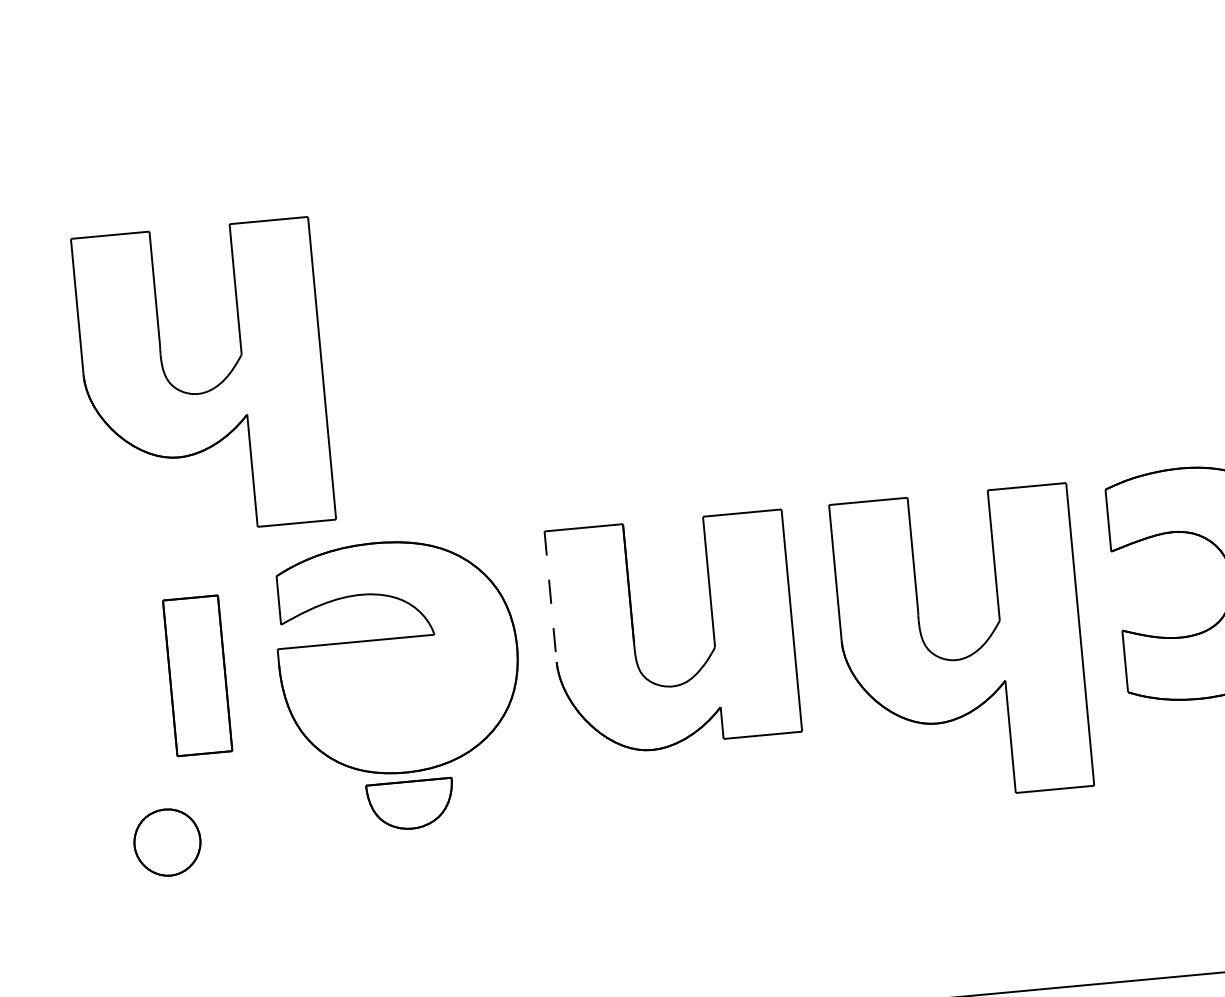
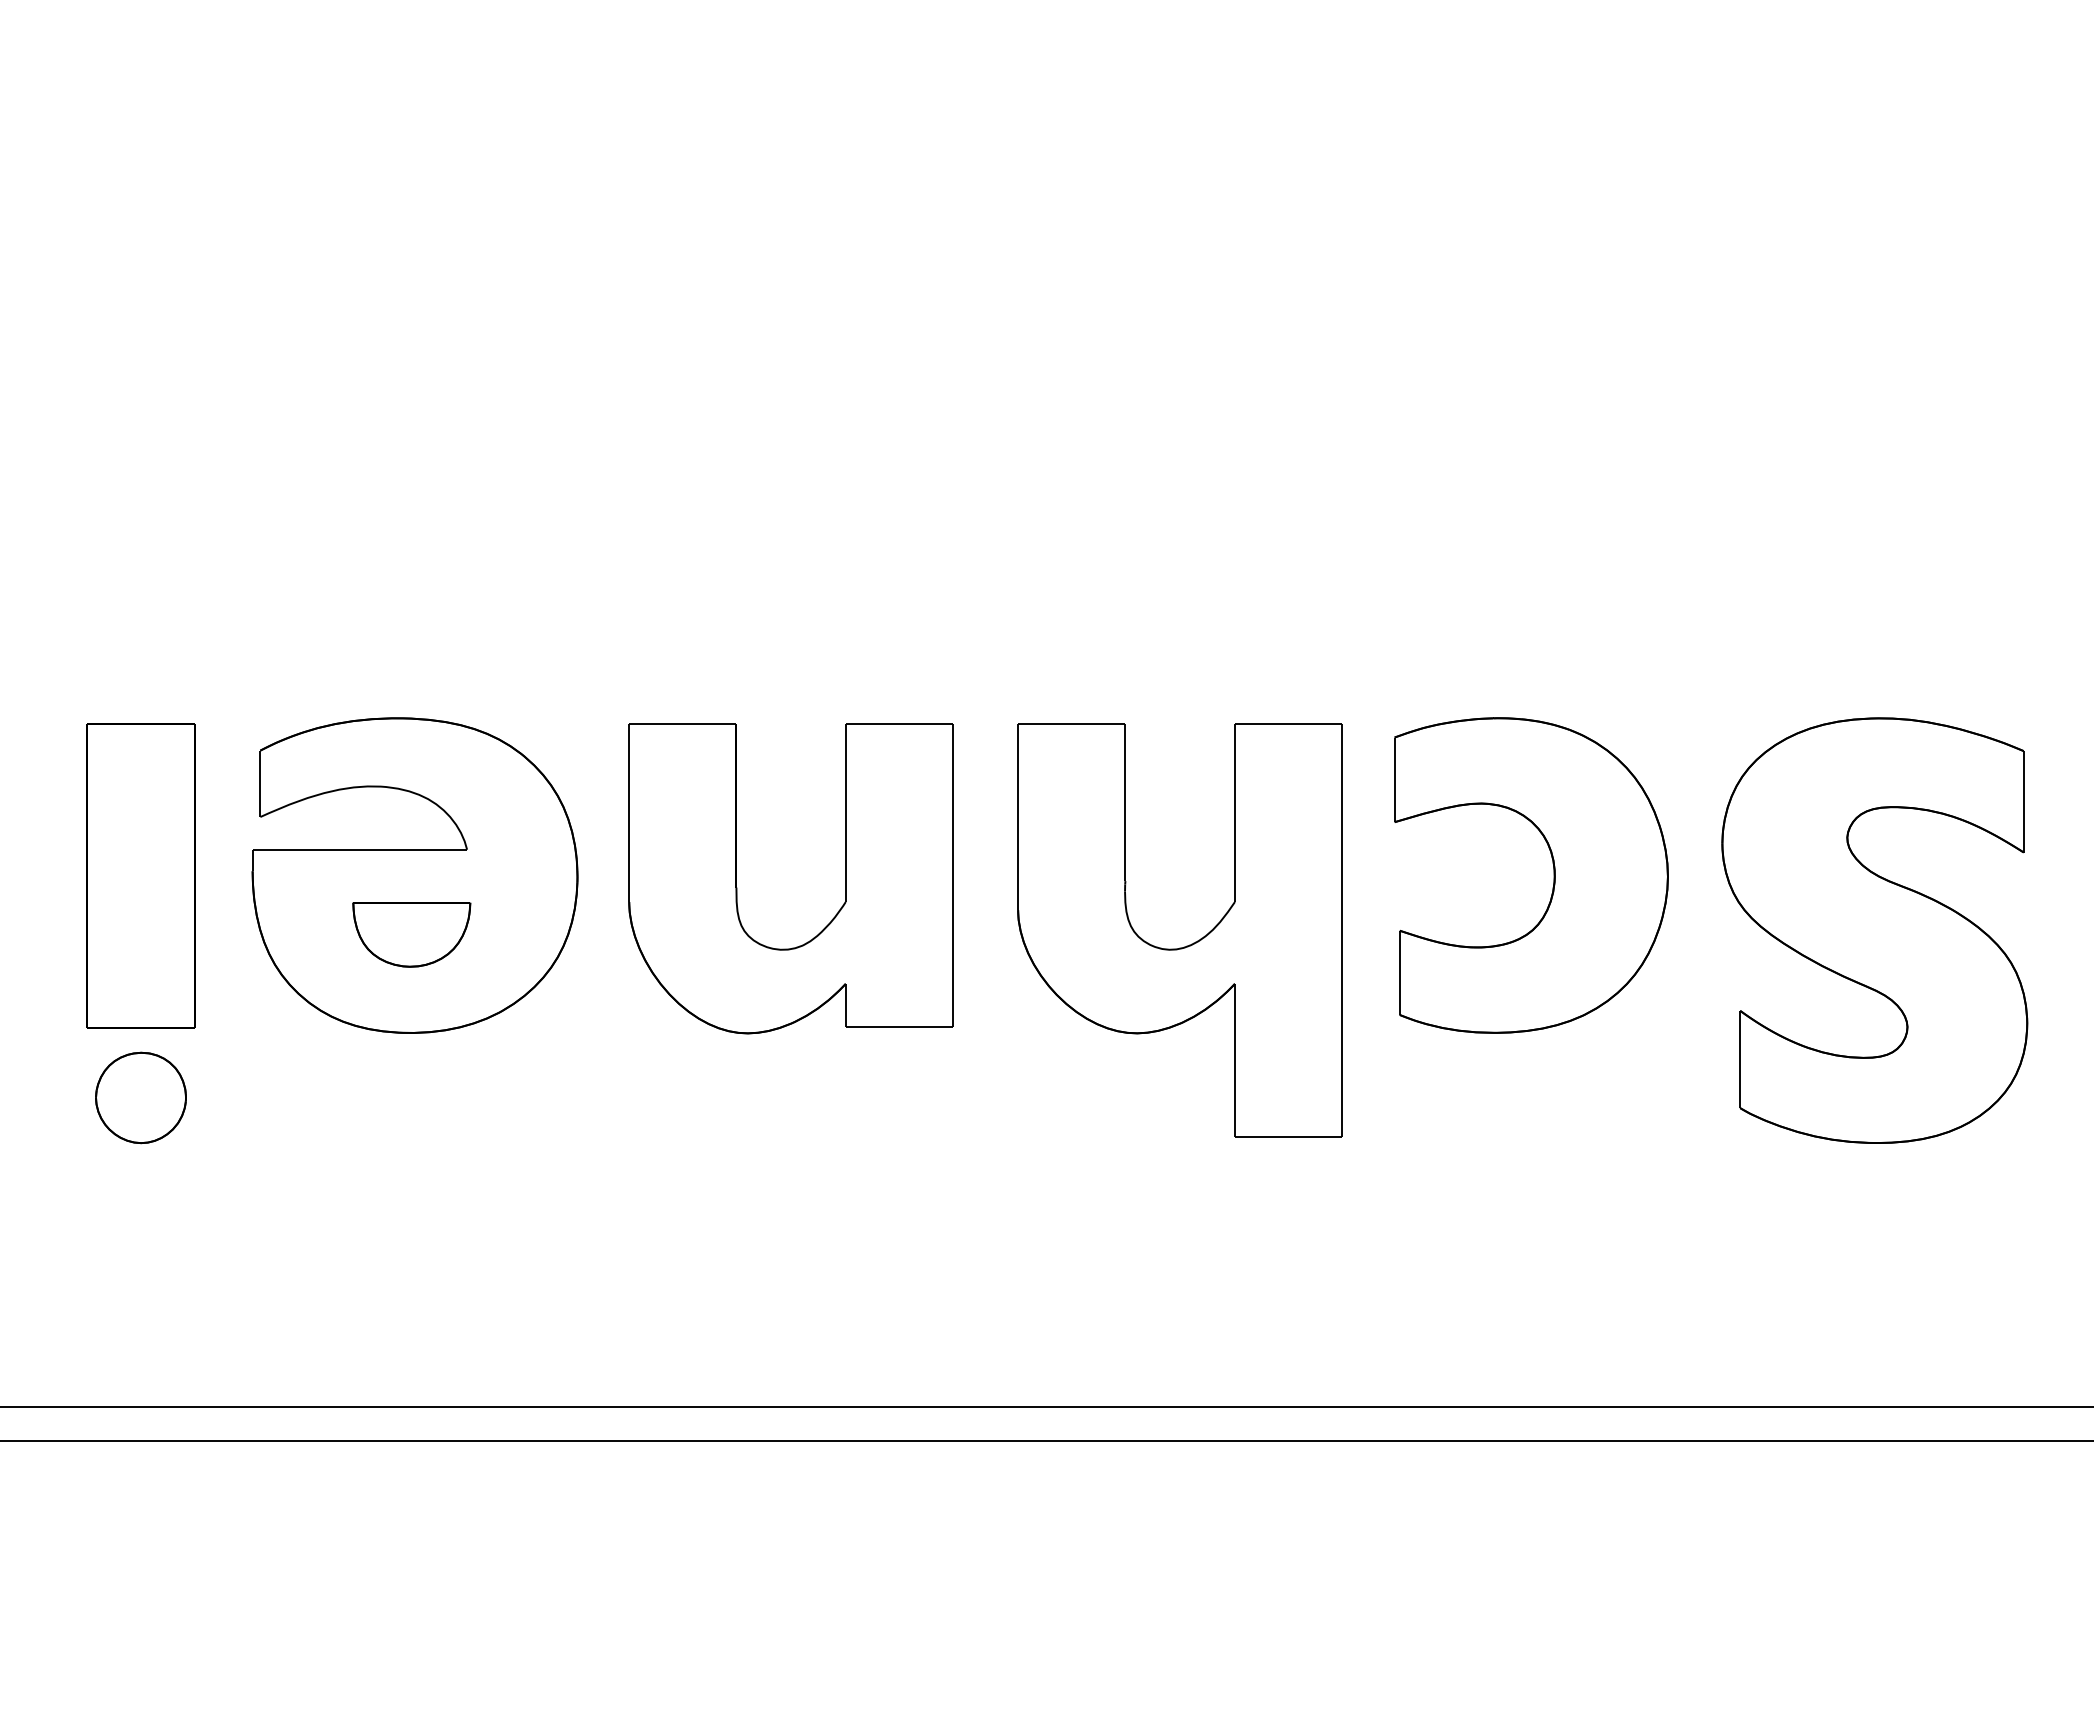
part: (209, 389) -> (192, 489), removed
line: (550, 597) -> (629, 813), dashed -> solid
part: (197, 675) -> (140, 875), size x1.43
part: (410, 804) -> (411, 934), moved
part: (167, 842) -> (140, 1097), moved

